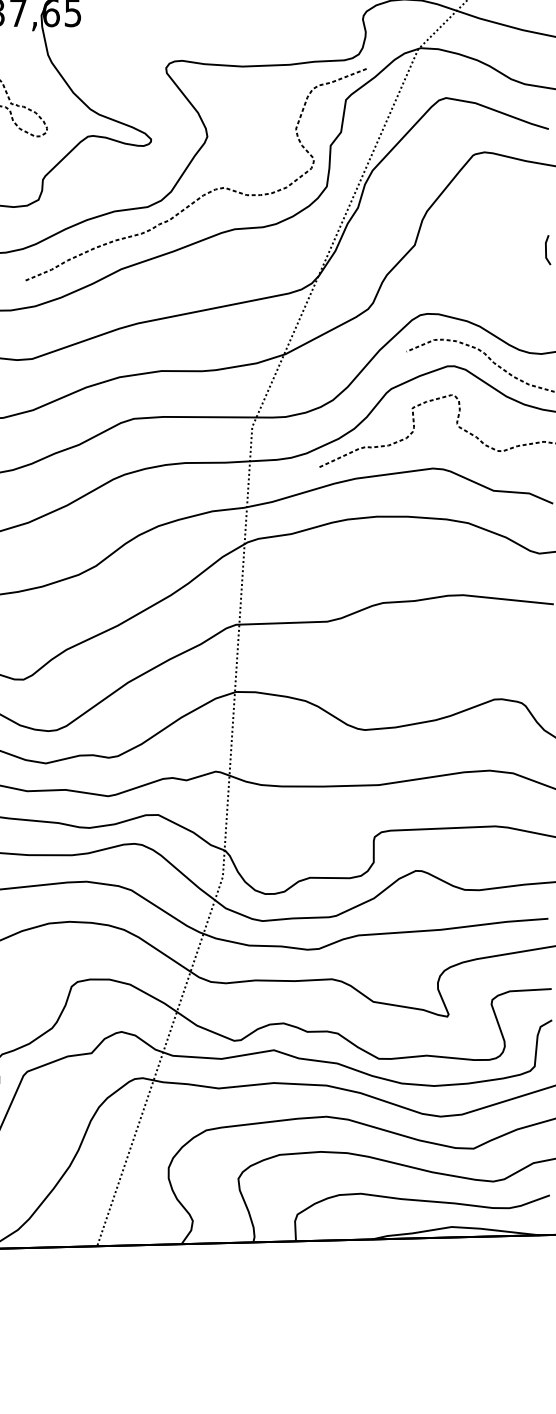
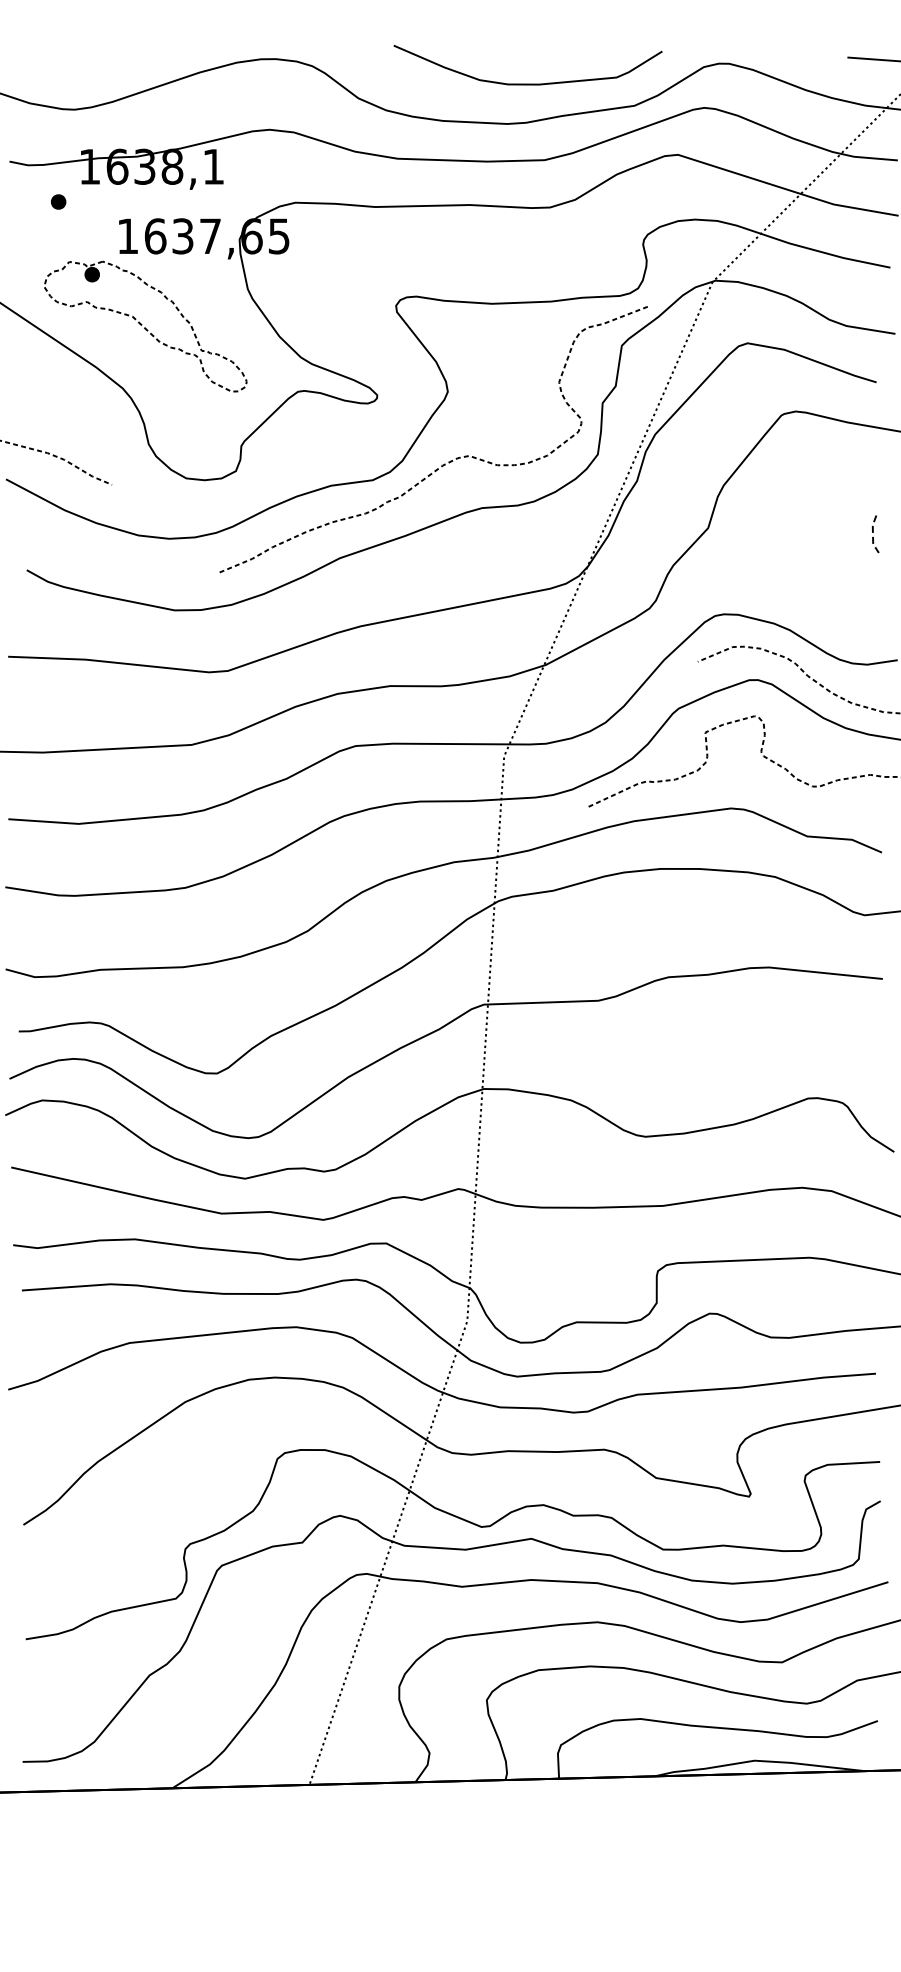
line: (545, 251) -> (872, 535), solid -> dashed

